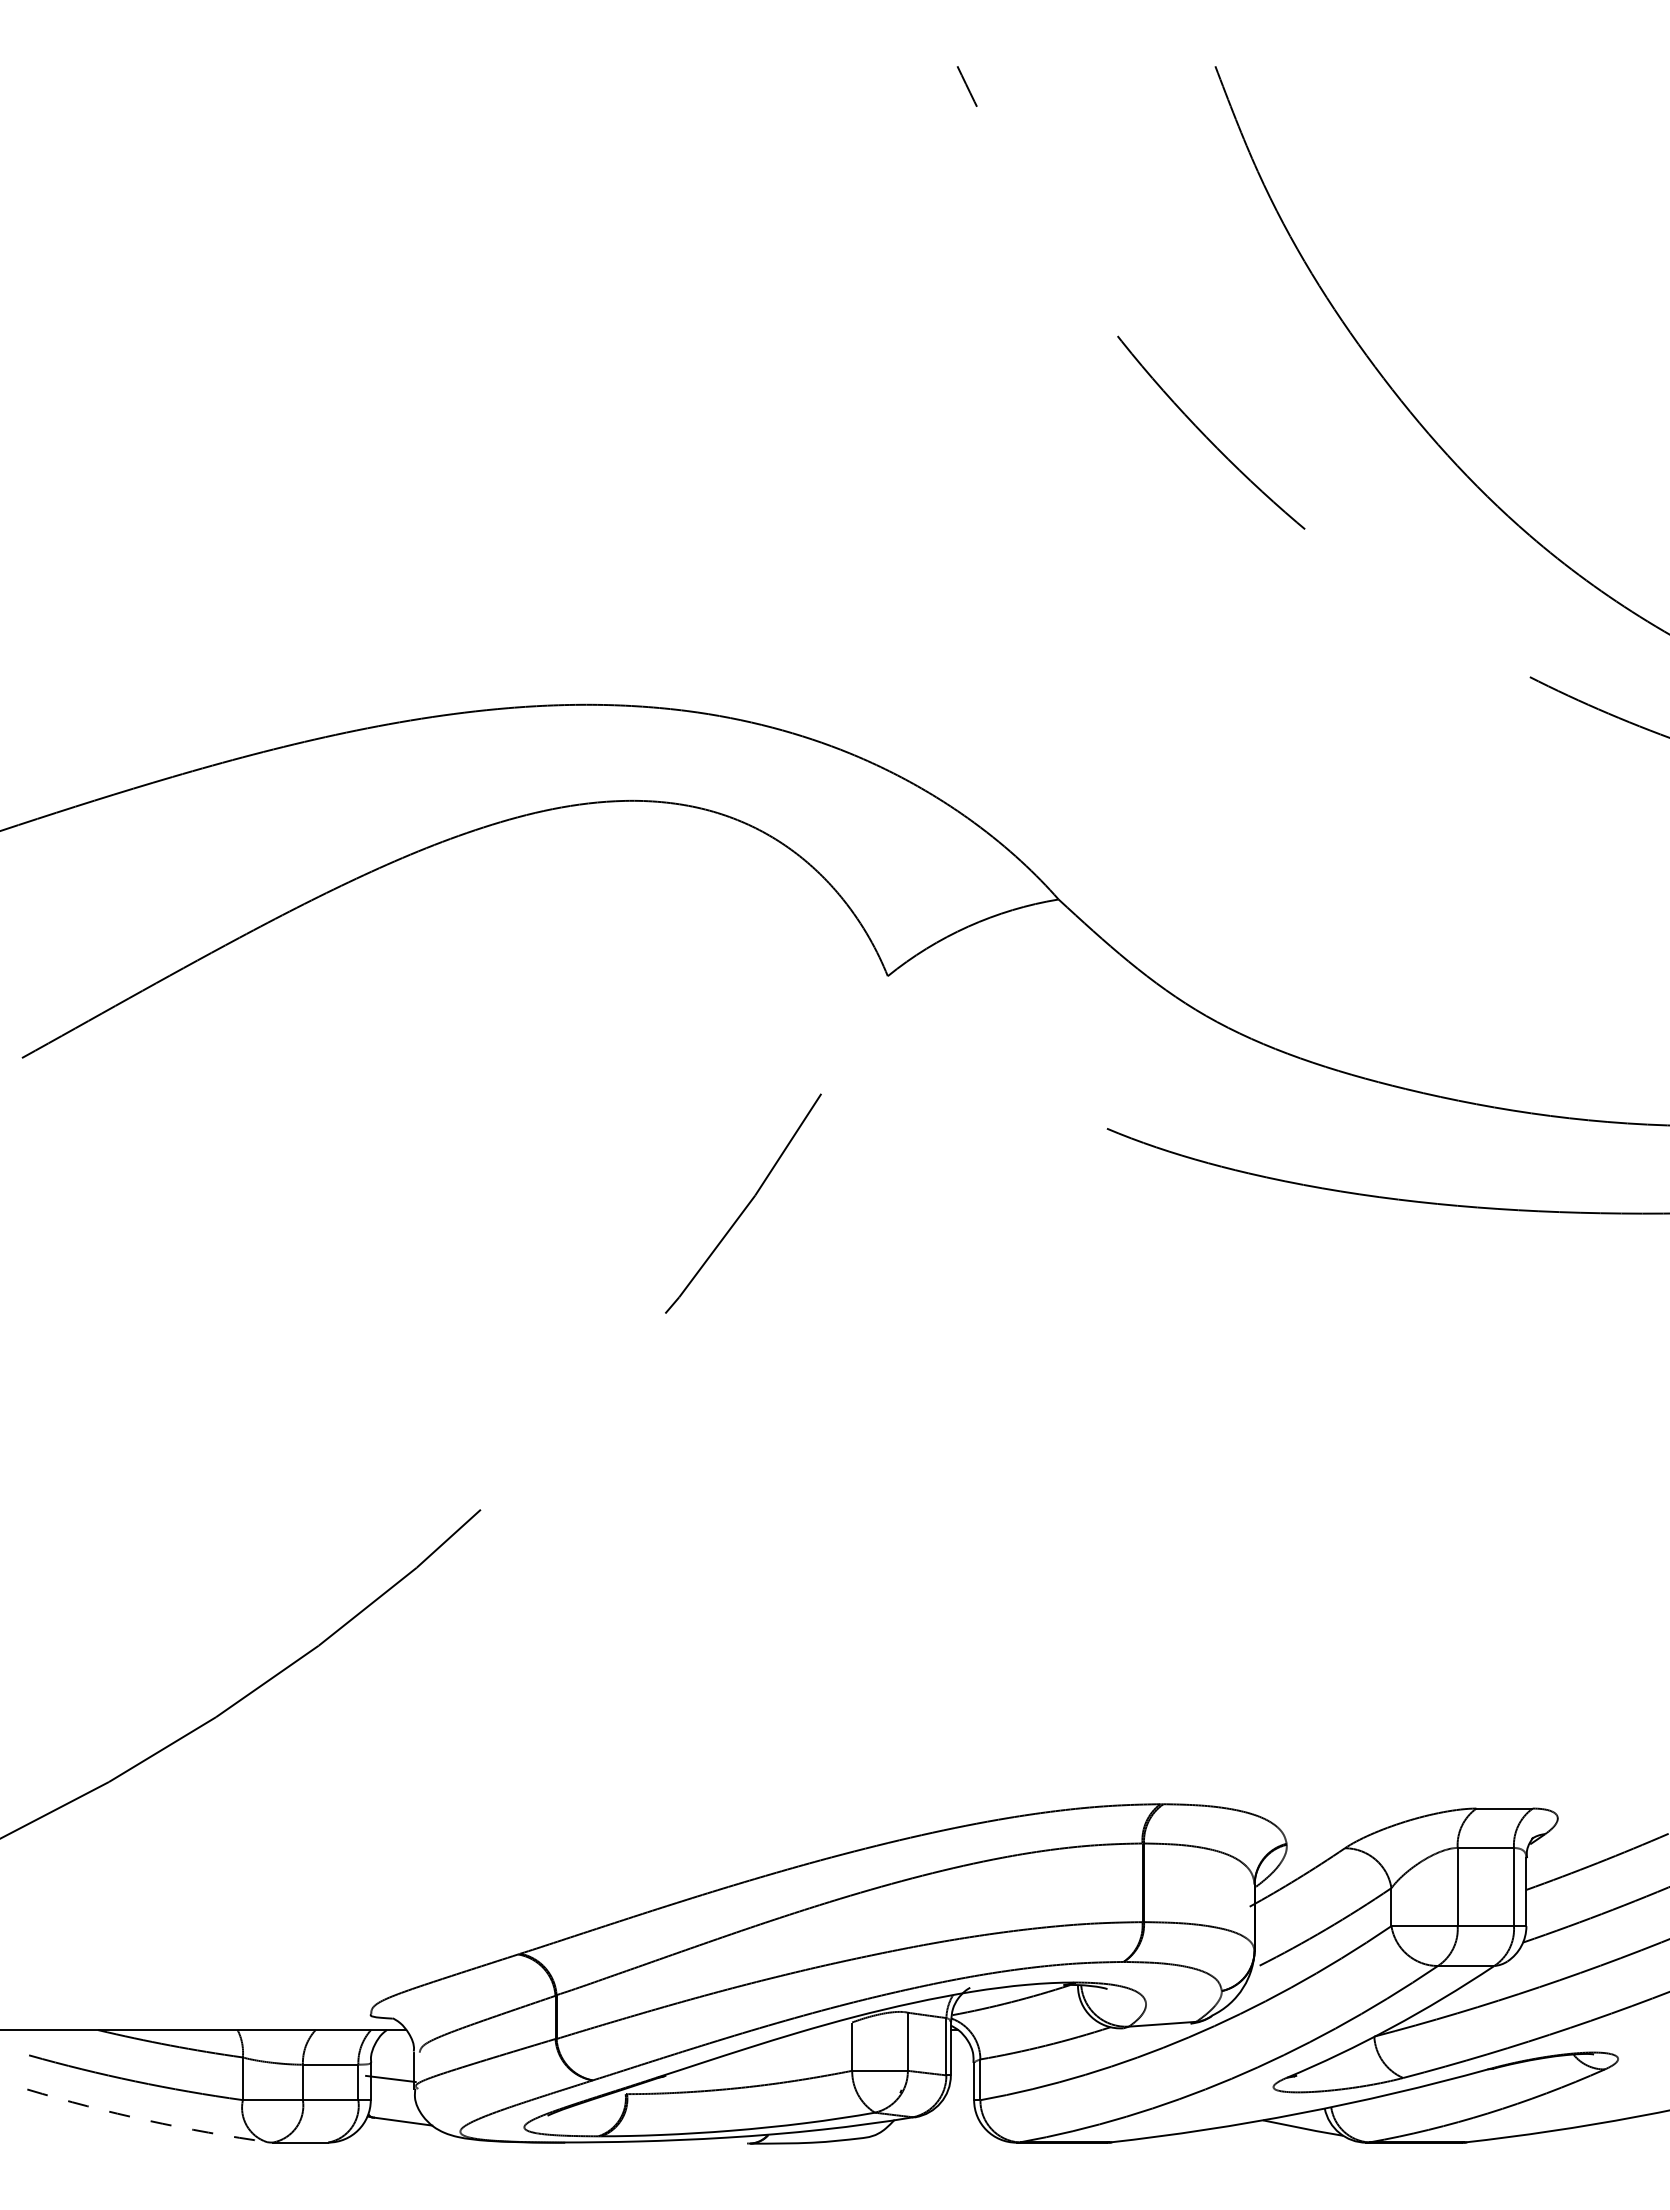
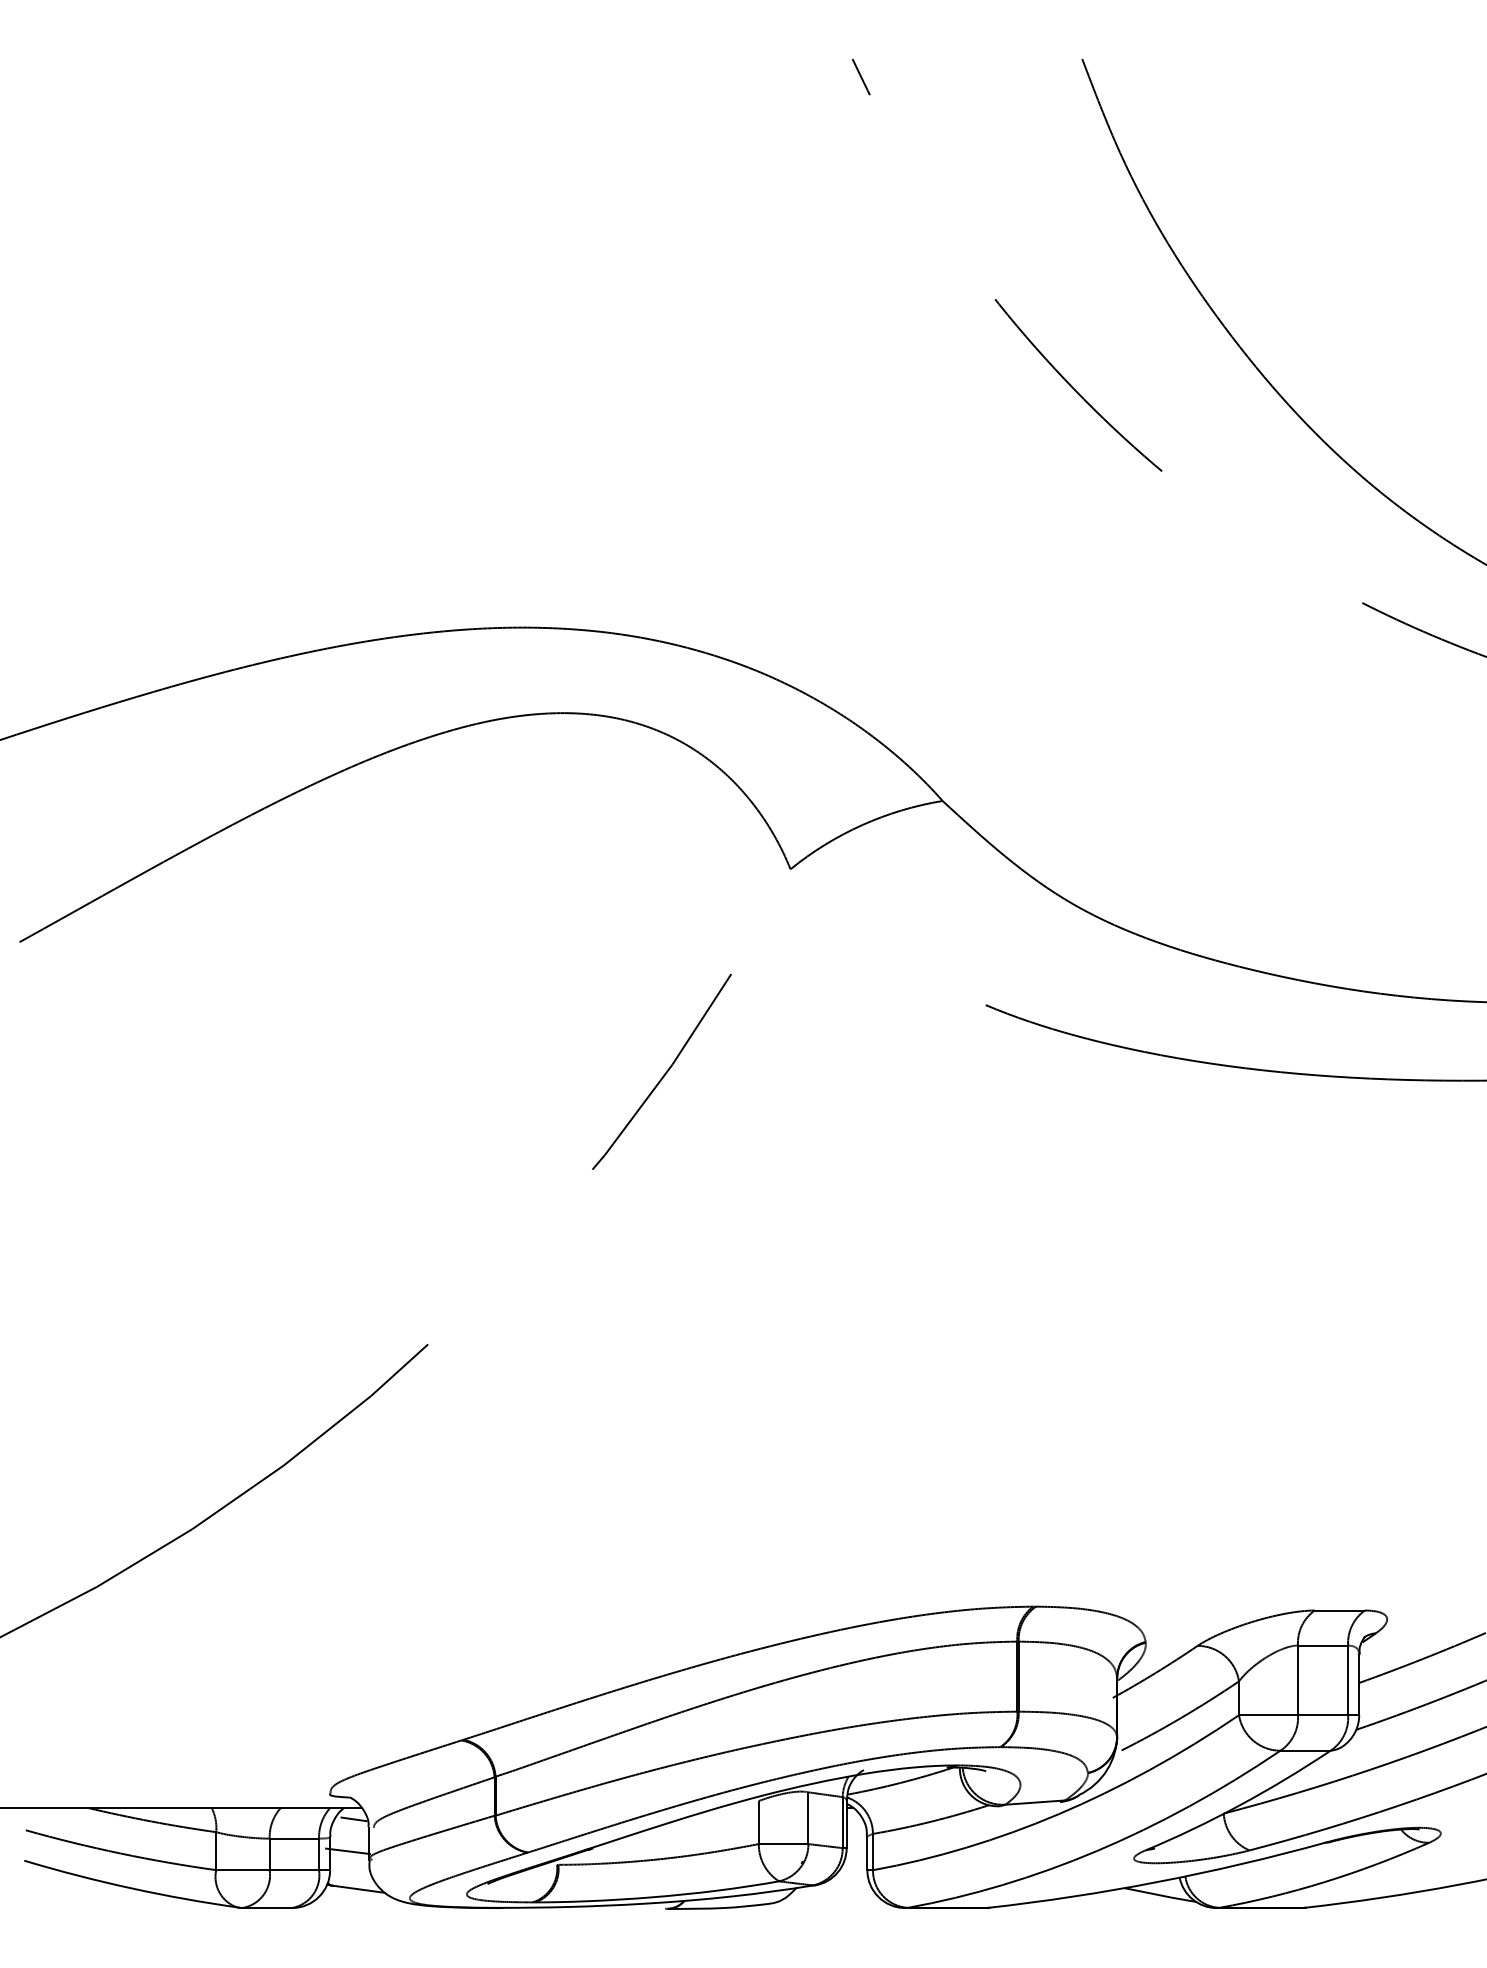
line: (397, 2042) -> (353, 1818), added
arc: (147, 2120) -> (131, 1888), dashed -> solid

